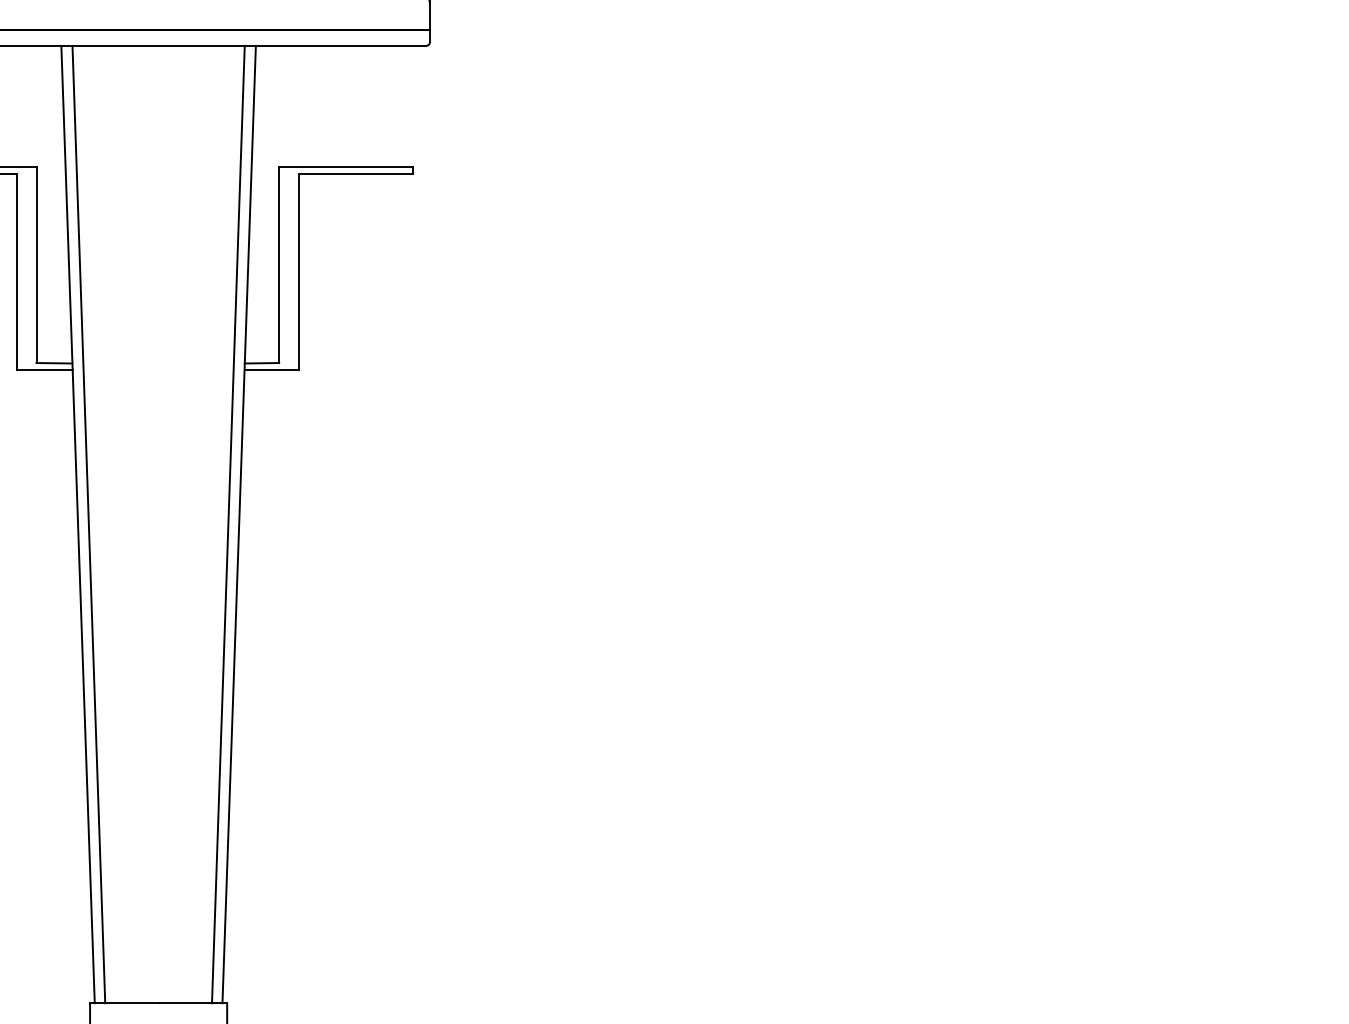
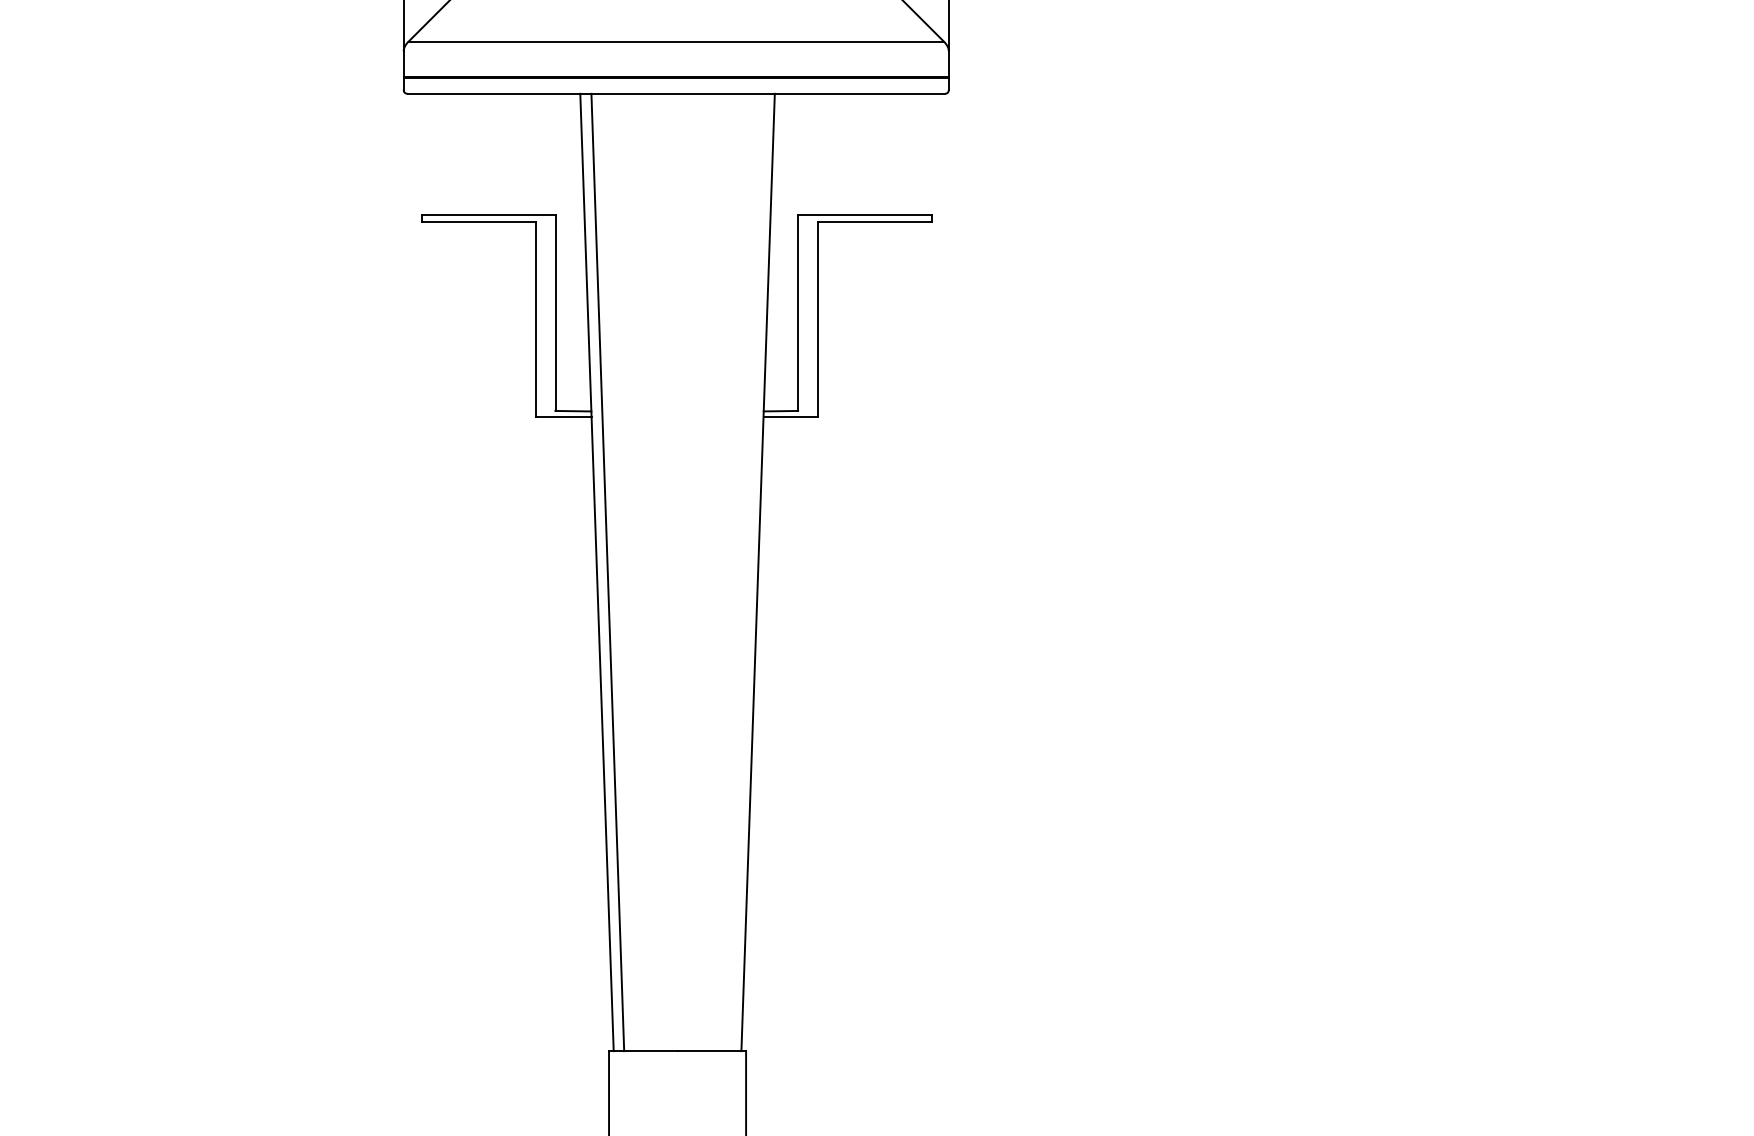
line: (227, 524) -> (746, 572), removed

